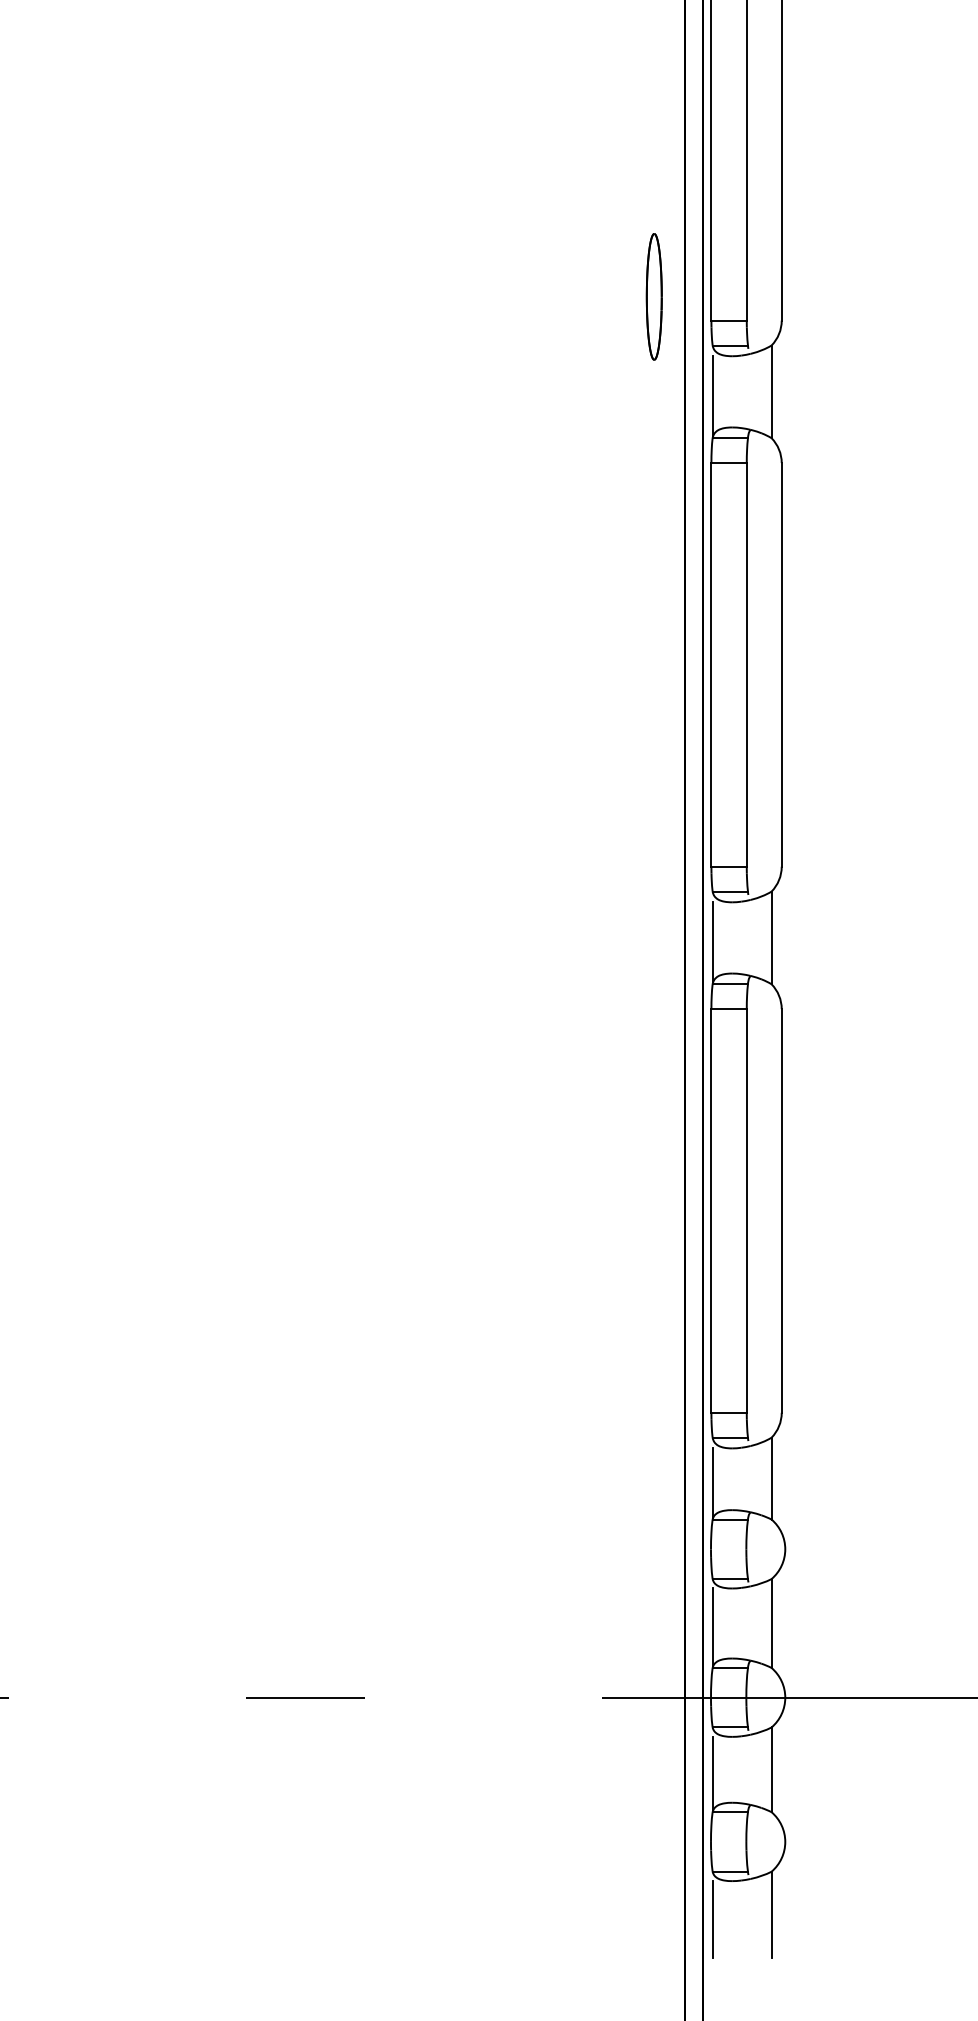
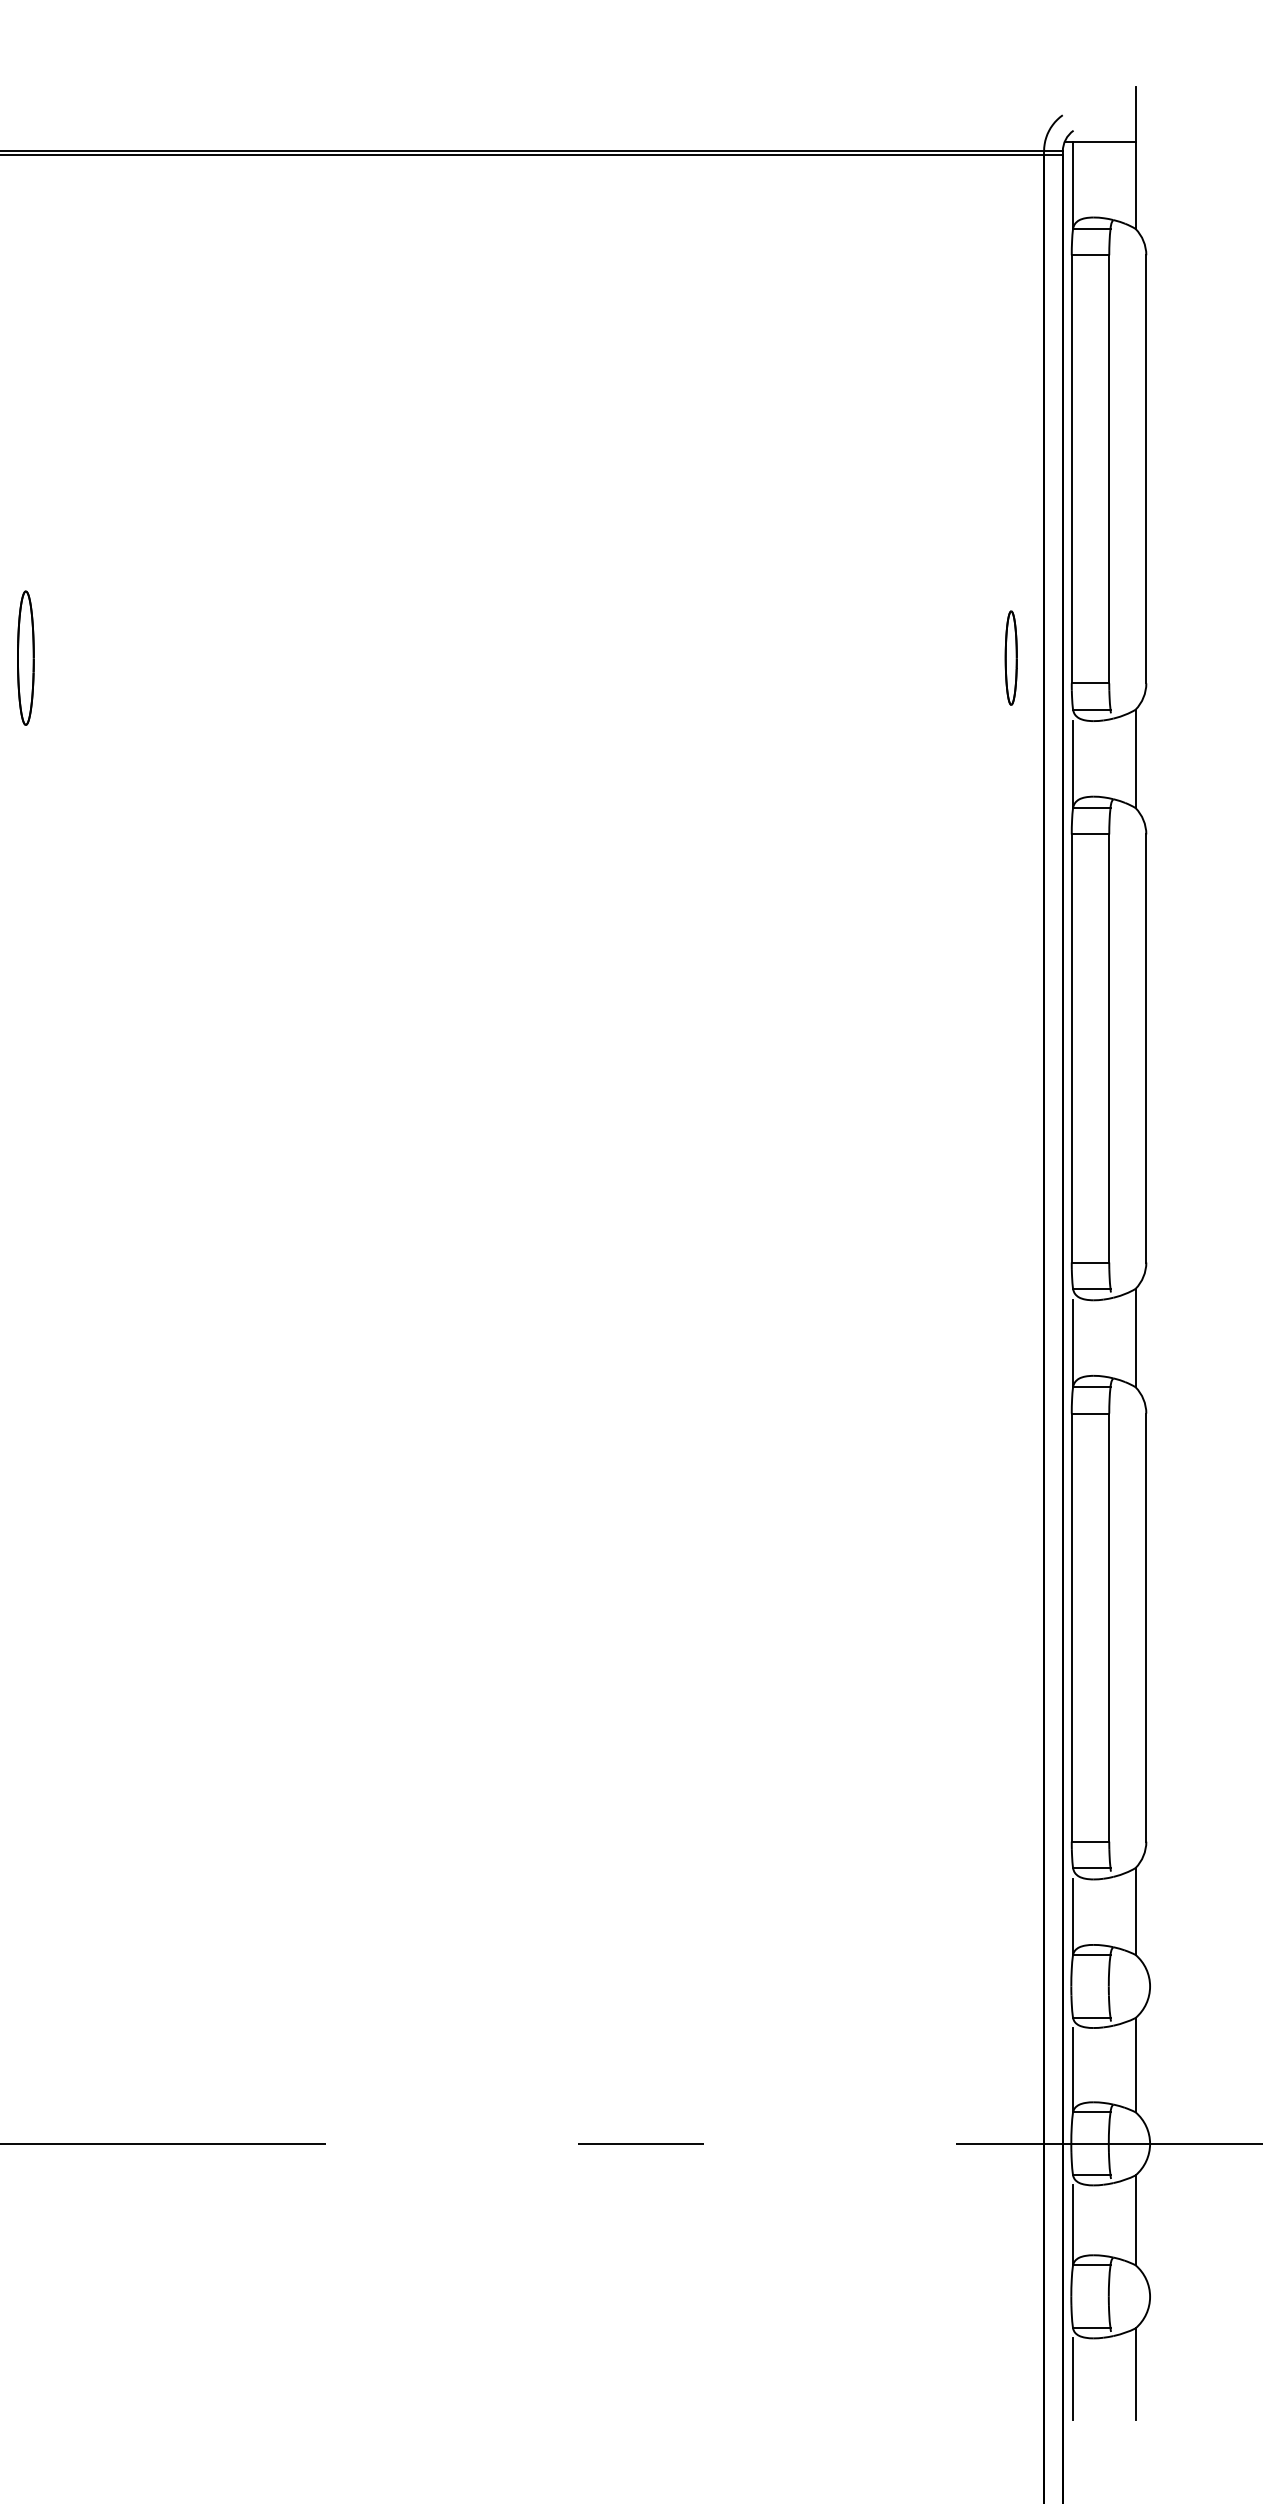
part: (654, 296) -> (1011, 657), size x0.7

